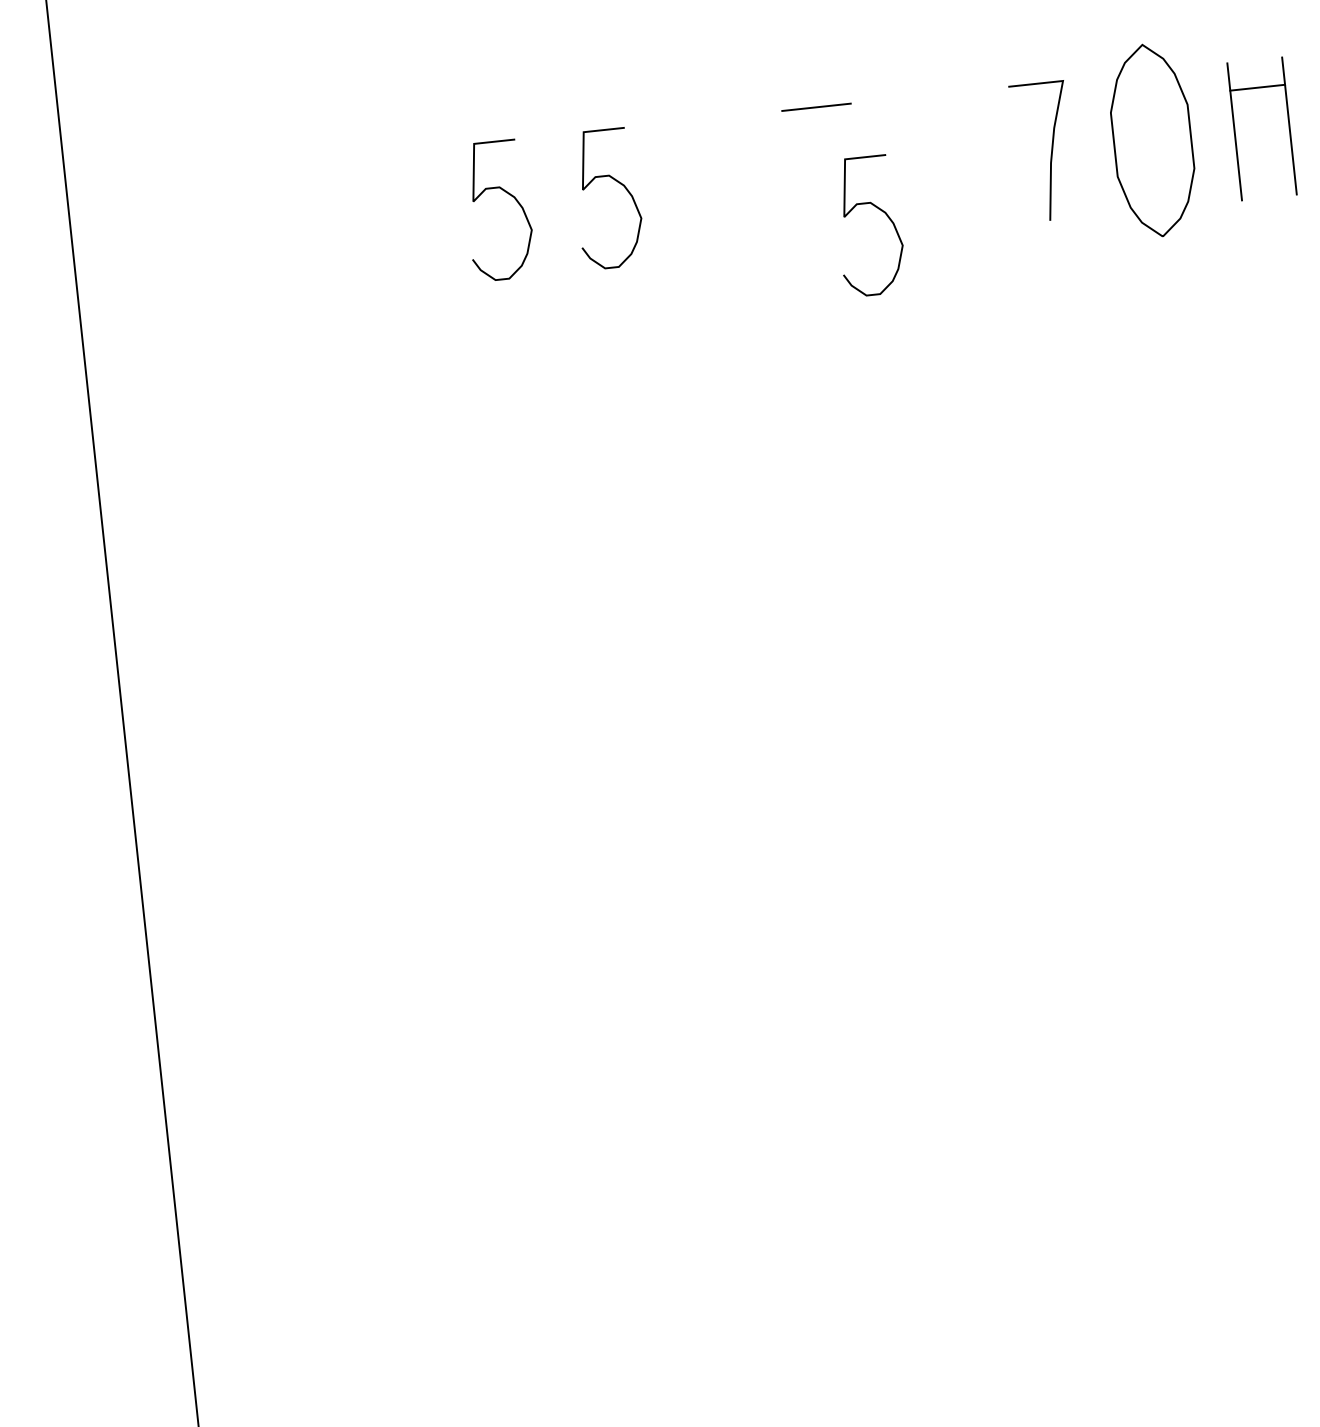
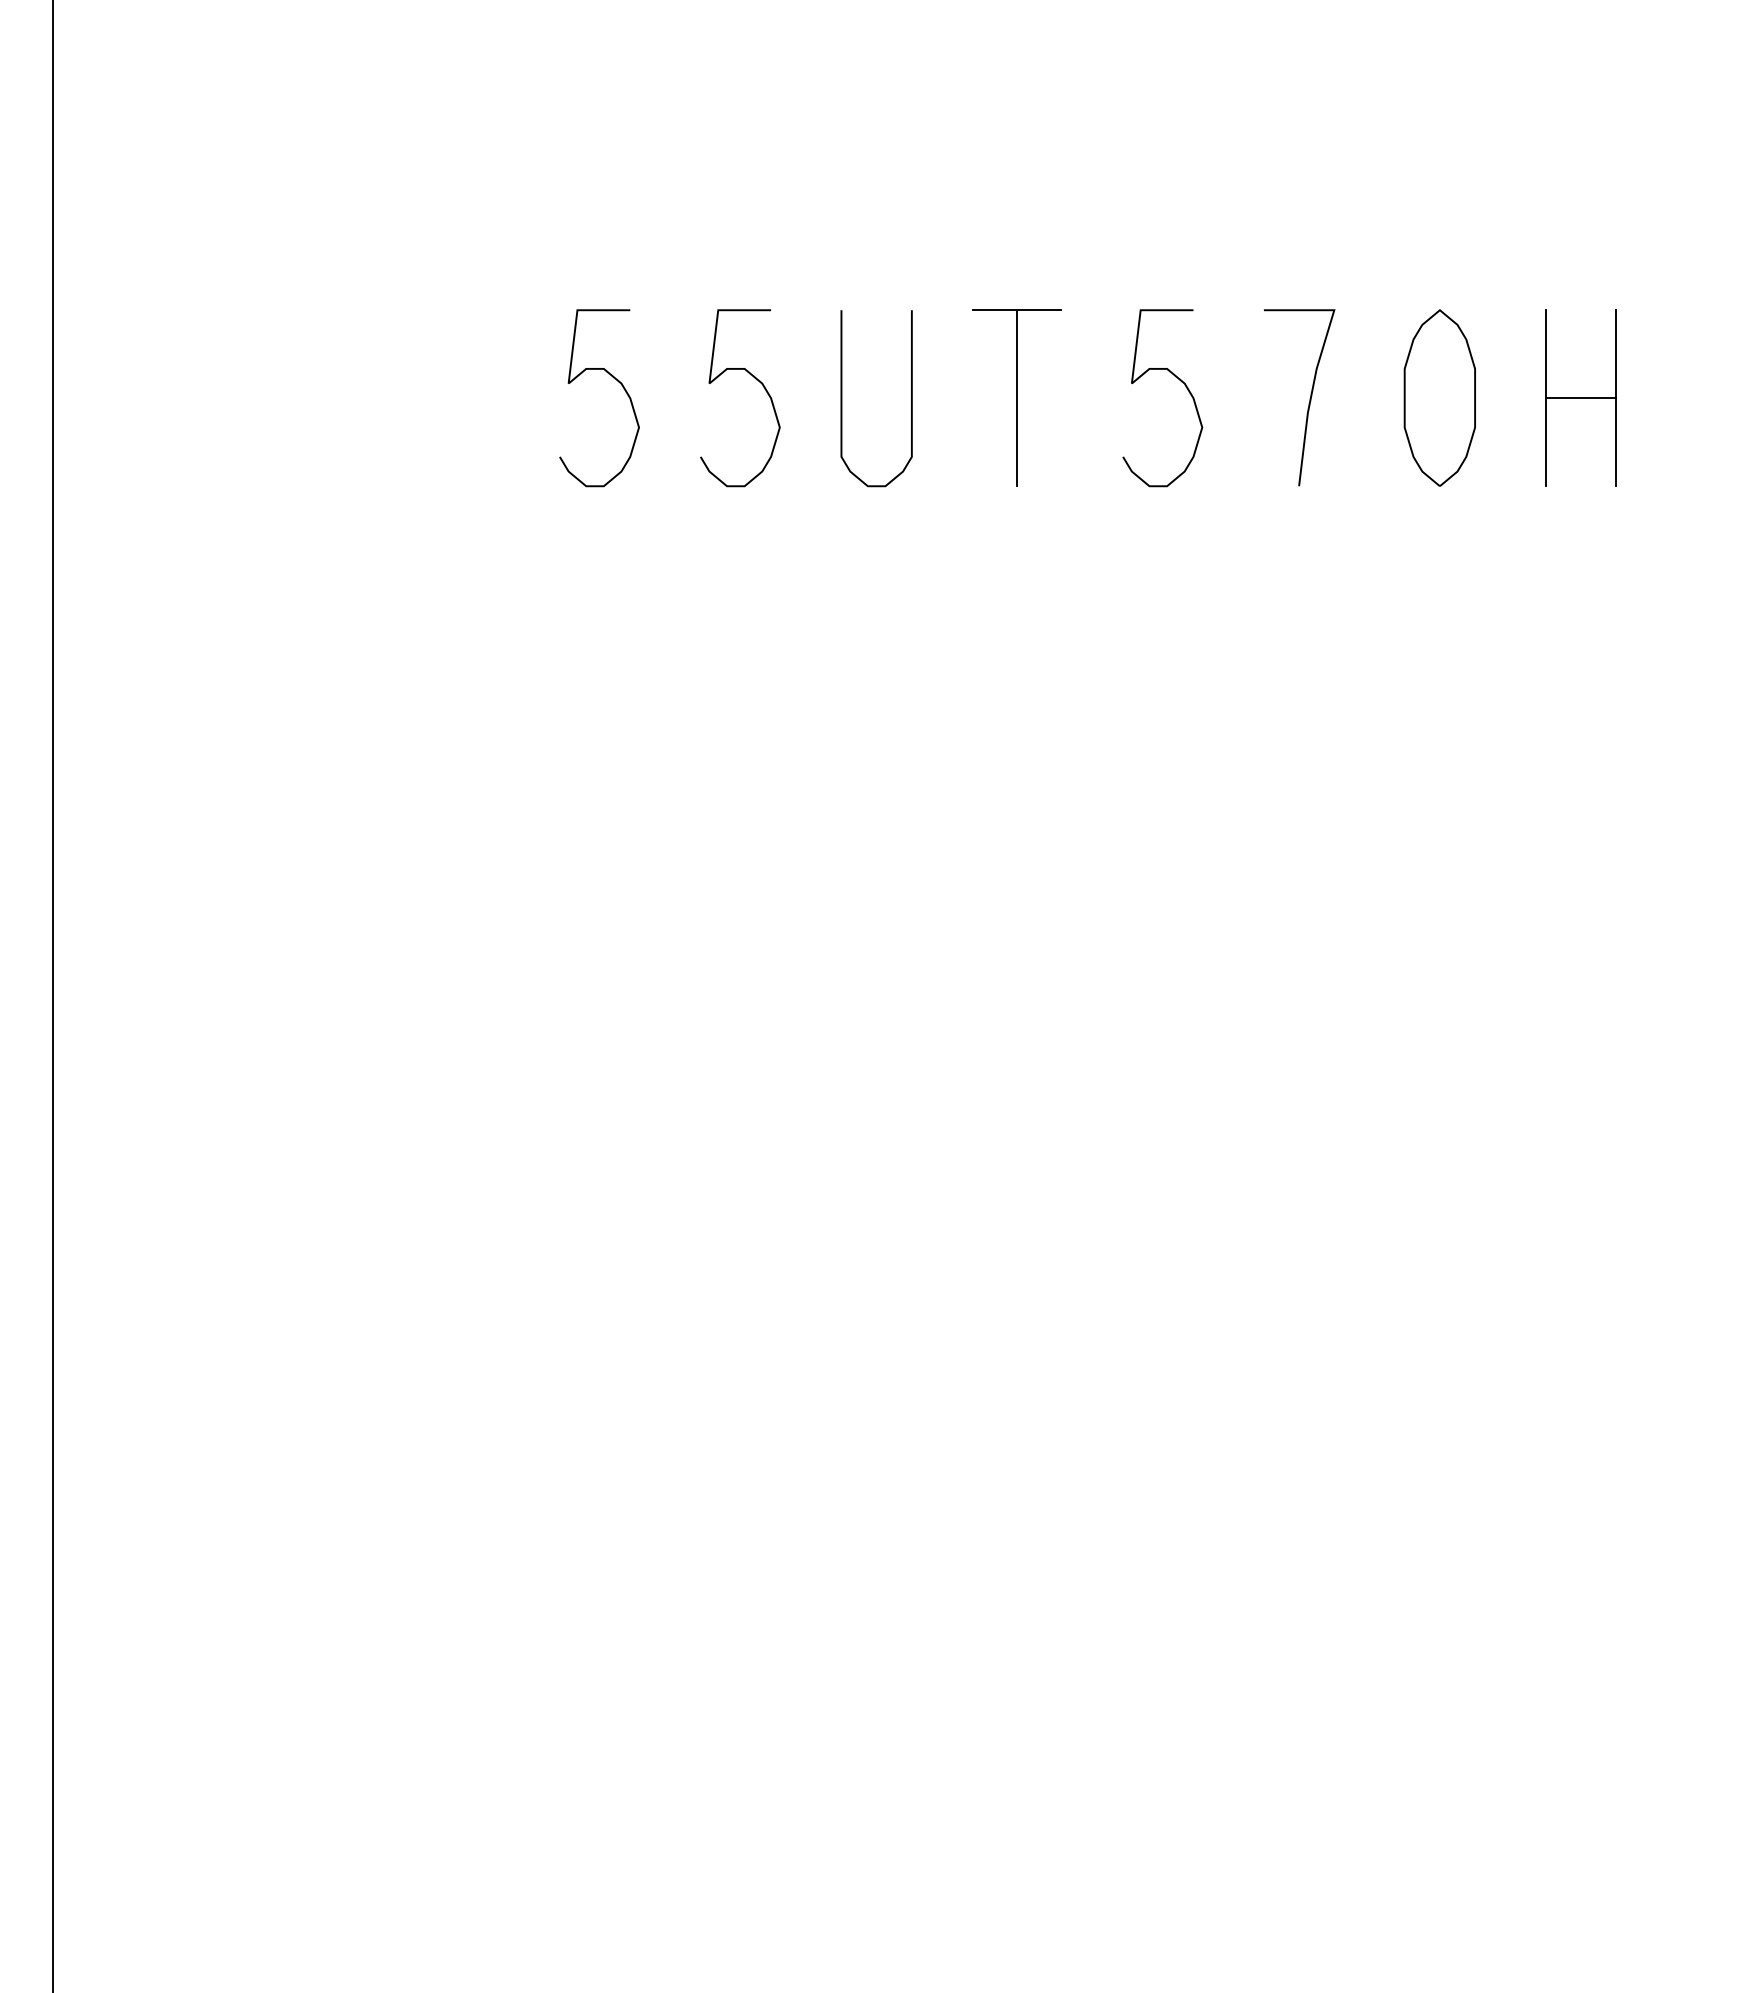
line: (1257, 87) -> (1580, 398), moved
part: (1152, 140) -> (1439, 397), size x0.71
line: (823, 175) -> (1017, 398), added
curve: (687, 190) -> (842, 398), added
curve: (877, 208) -> (1175, 377), moved

